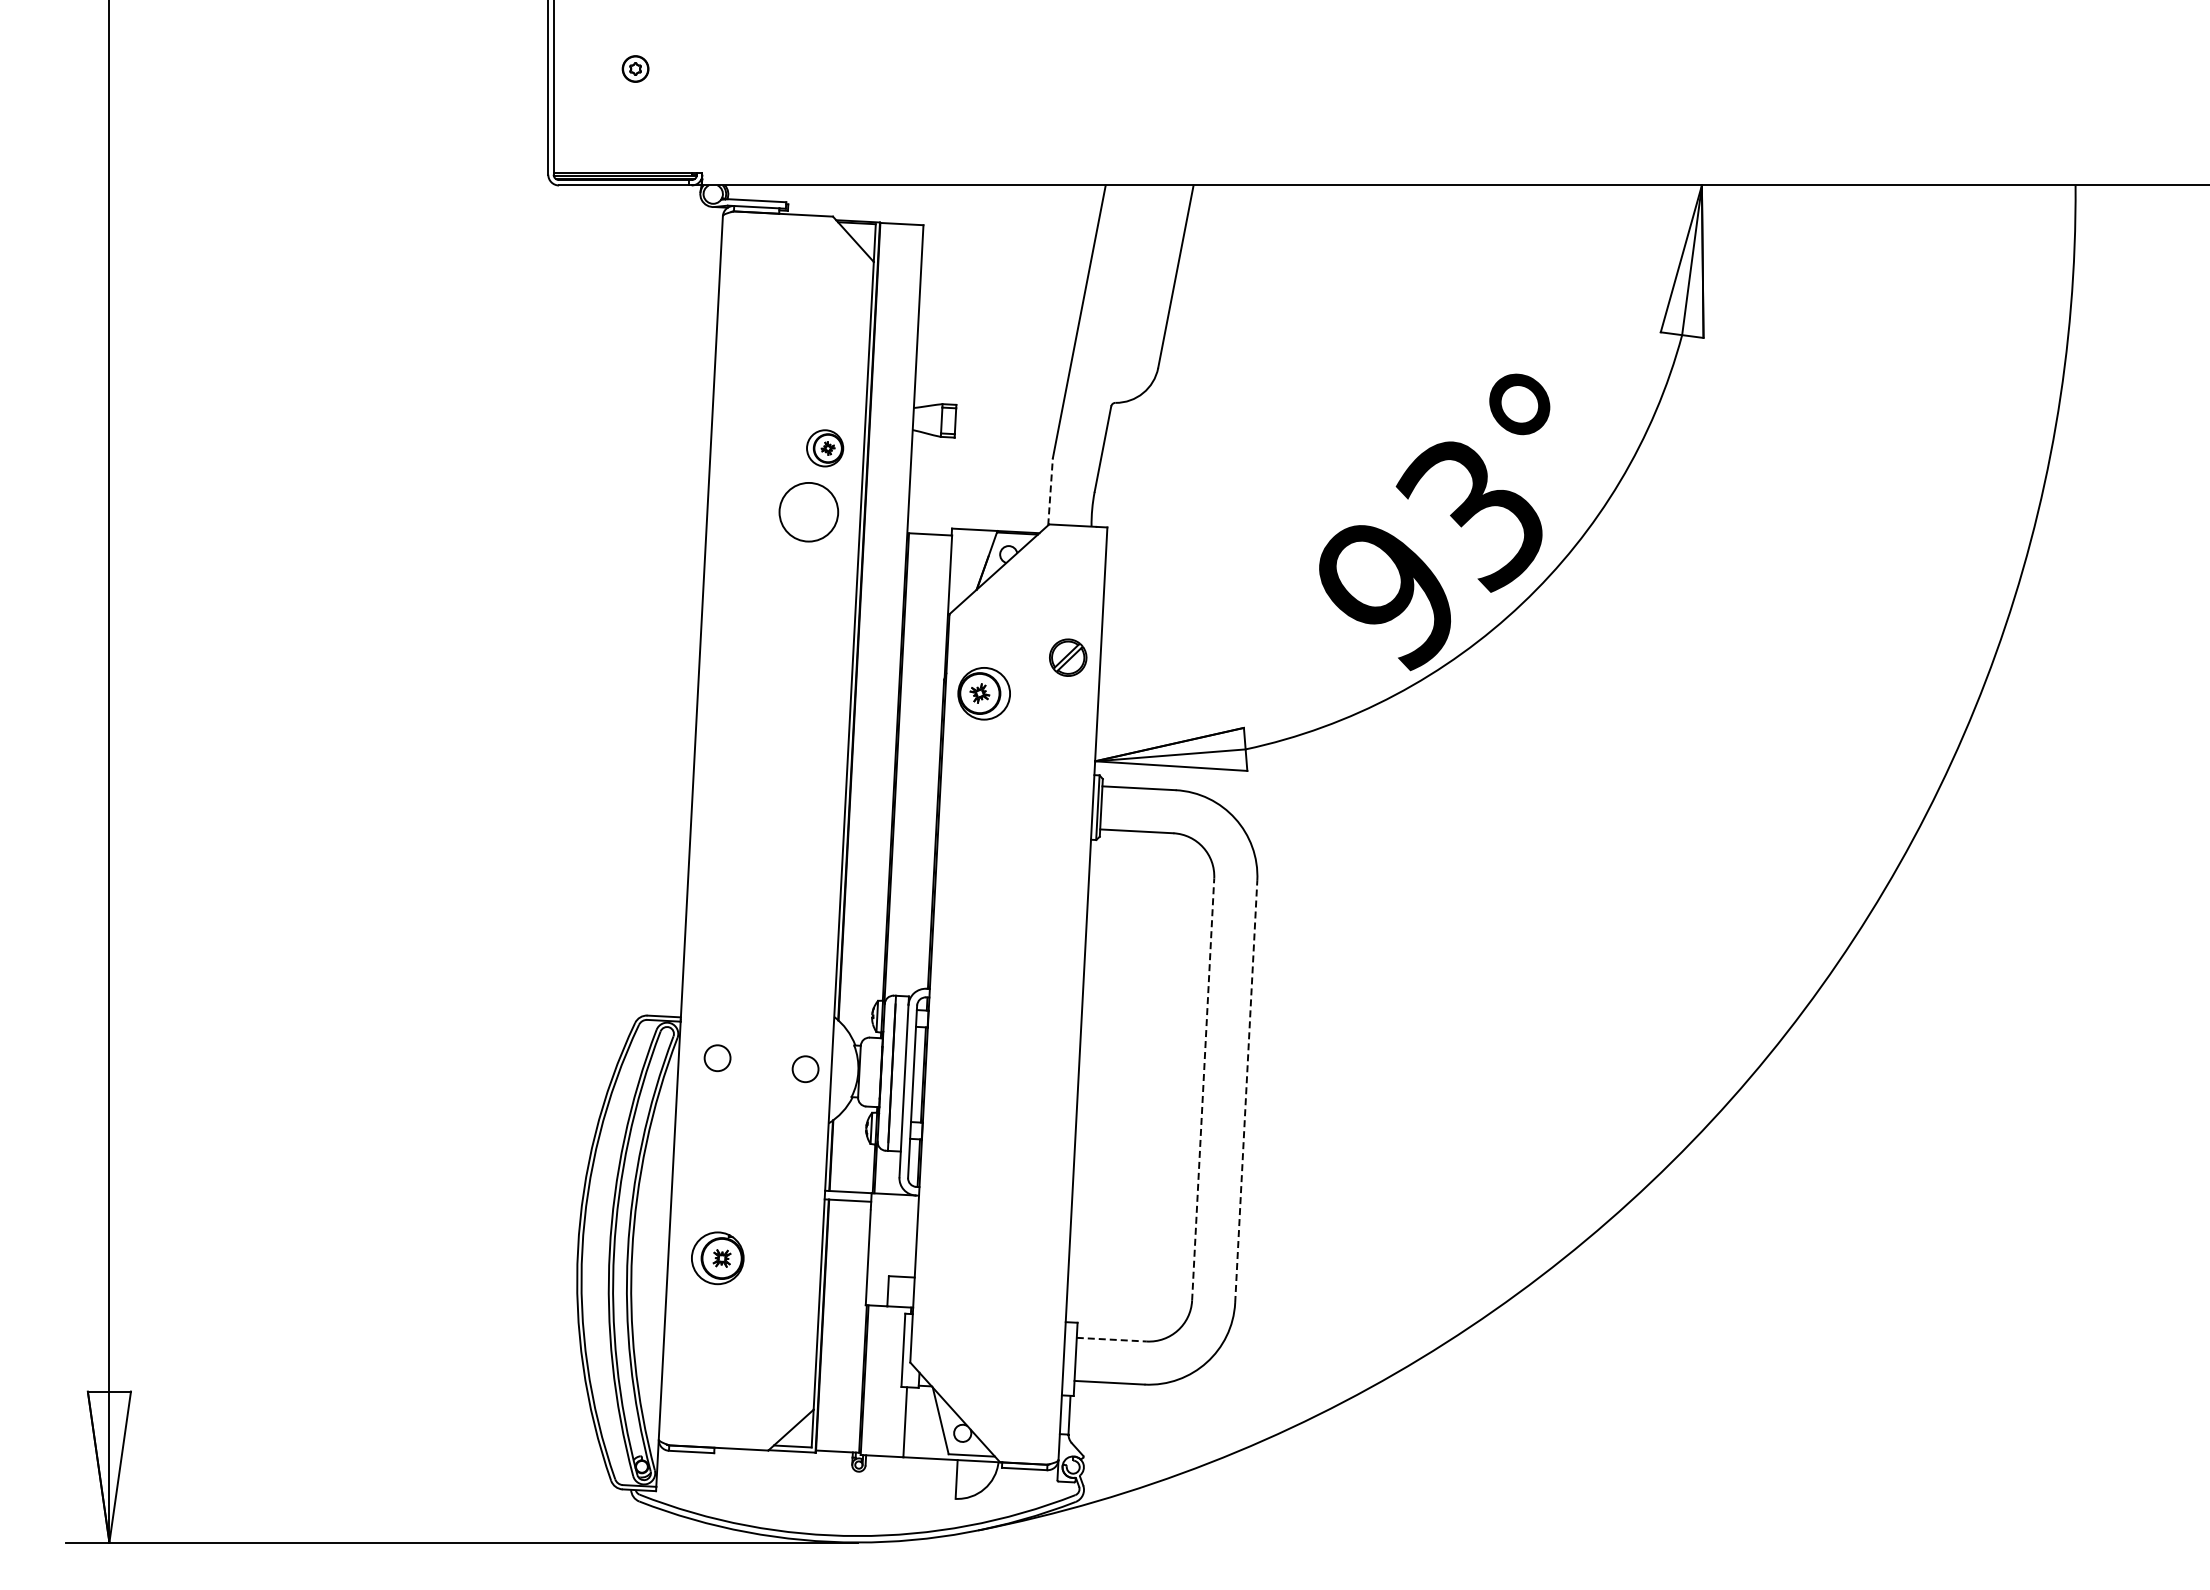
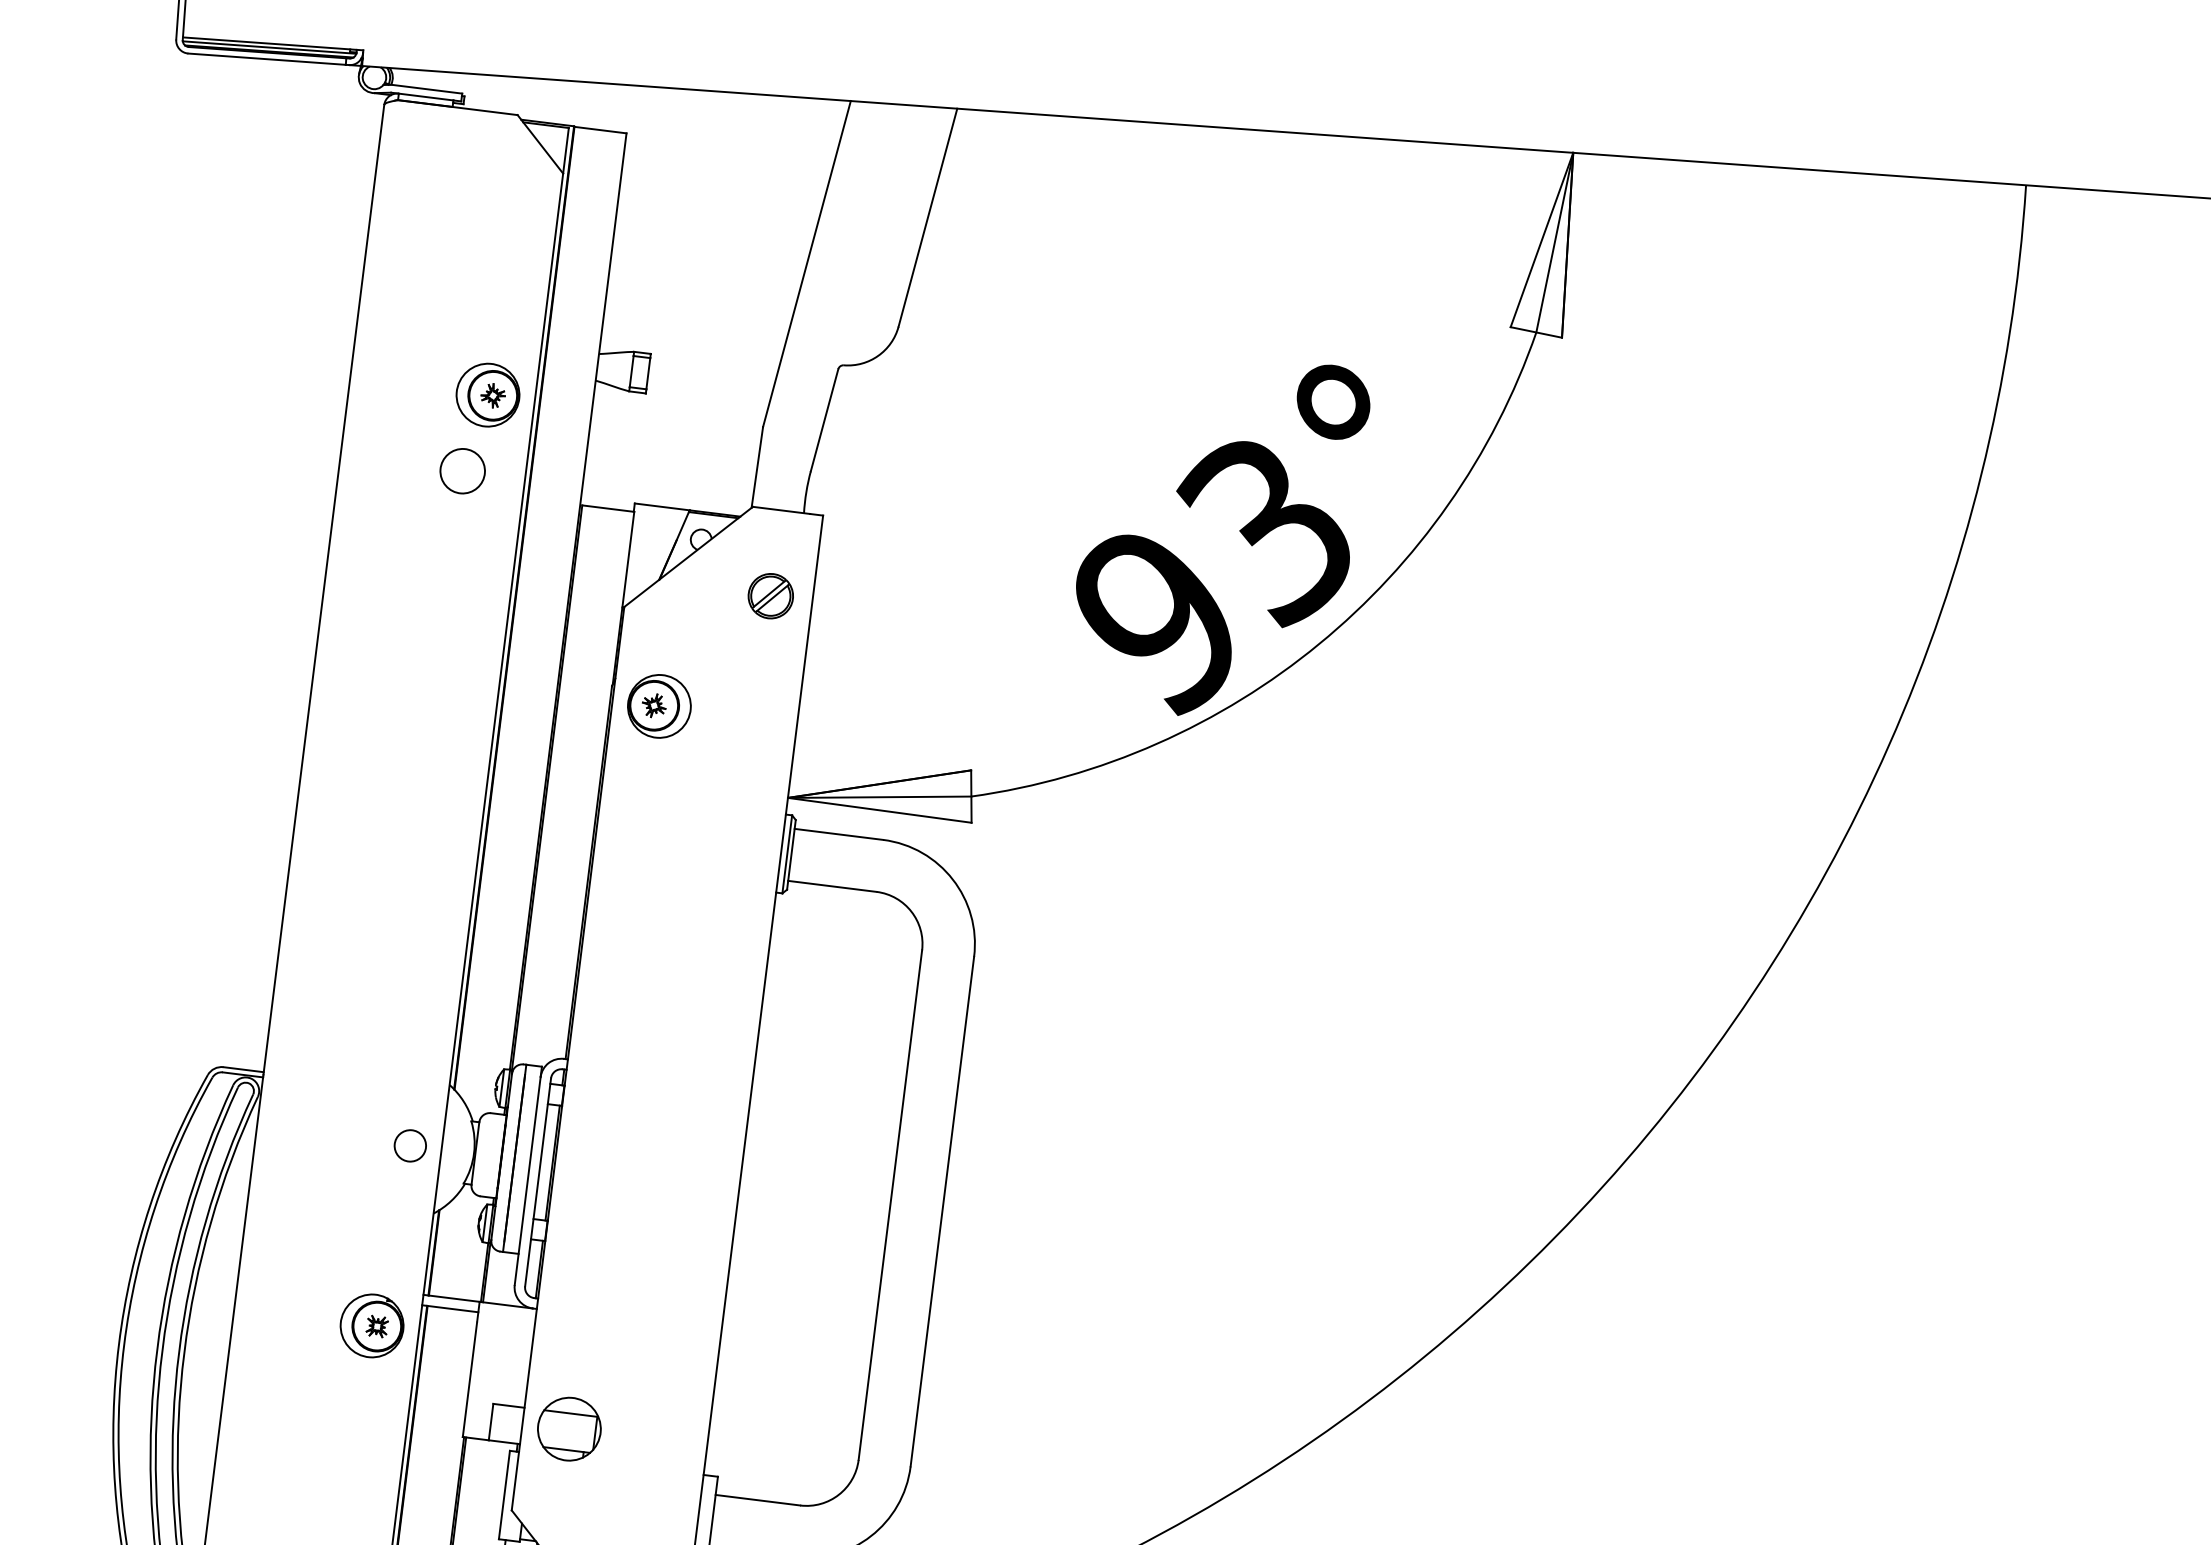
part: (824, 448) -> (487, 395), size x1.43
line: (1050, 491) -> (757, 467), dashed -> solid
circle: (808, 511) -> (462, 470), size x0.62
part: (1068, 657) -> (771, 595), moved
circle: (717, 1058) -> (304, 1125), removed
line: (1203, 1089) -> (890, 1205), dashed -> solid
line: (1246, 1091) -> (942, 1211), dashed -> solid
part: (717, 1258) -> (371, 1326), moved
part: (952, 1292) -> (568, 1429), added
line: (1112, 1339) -> (758, 1500), dashed -> solid

